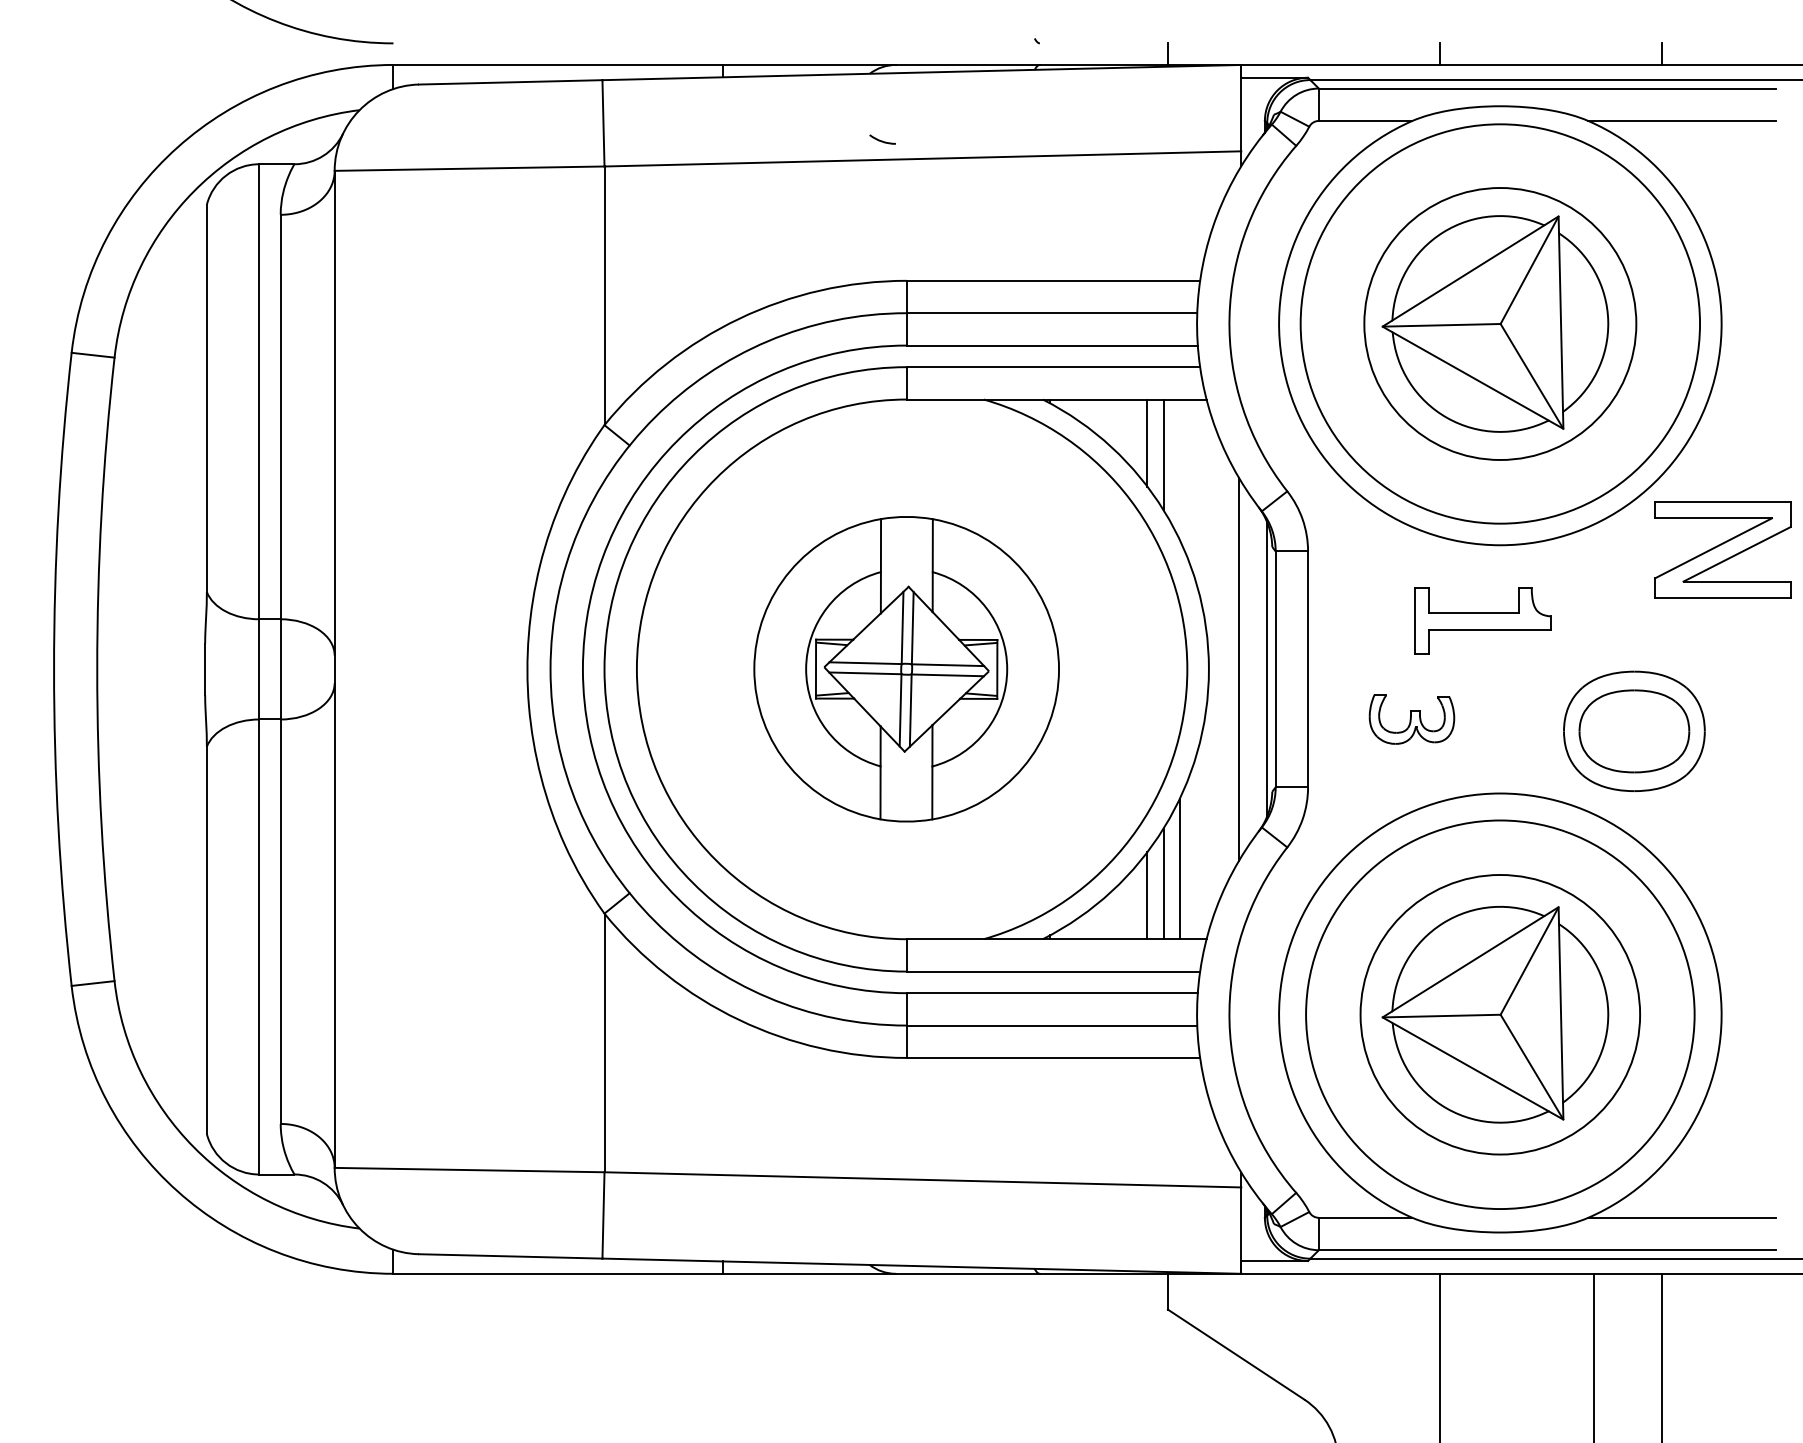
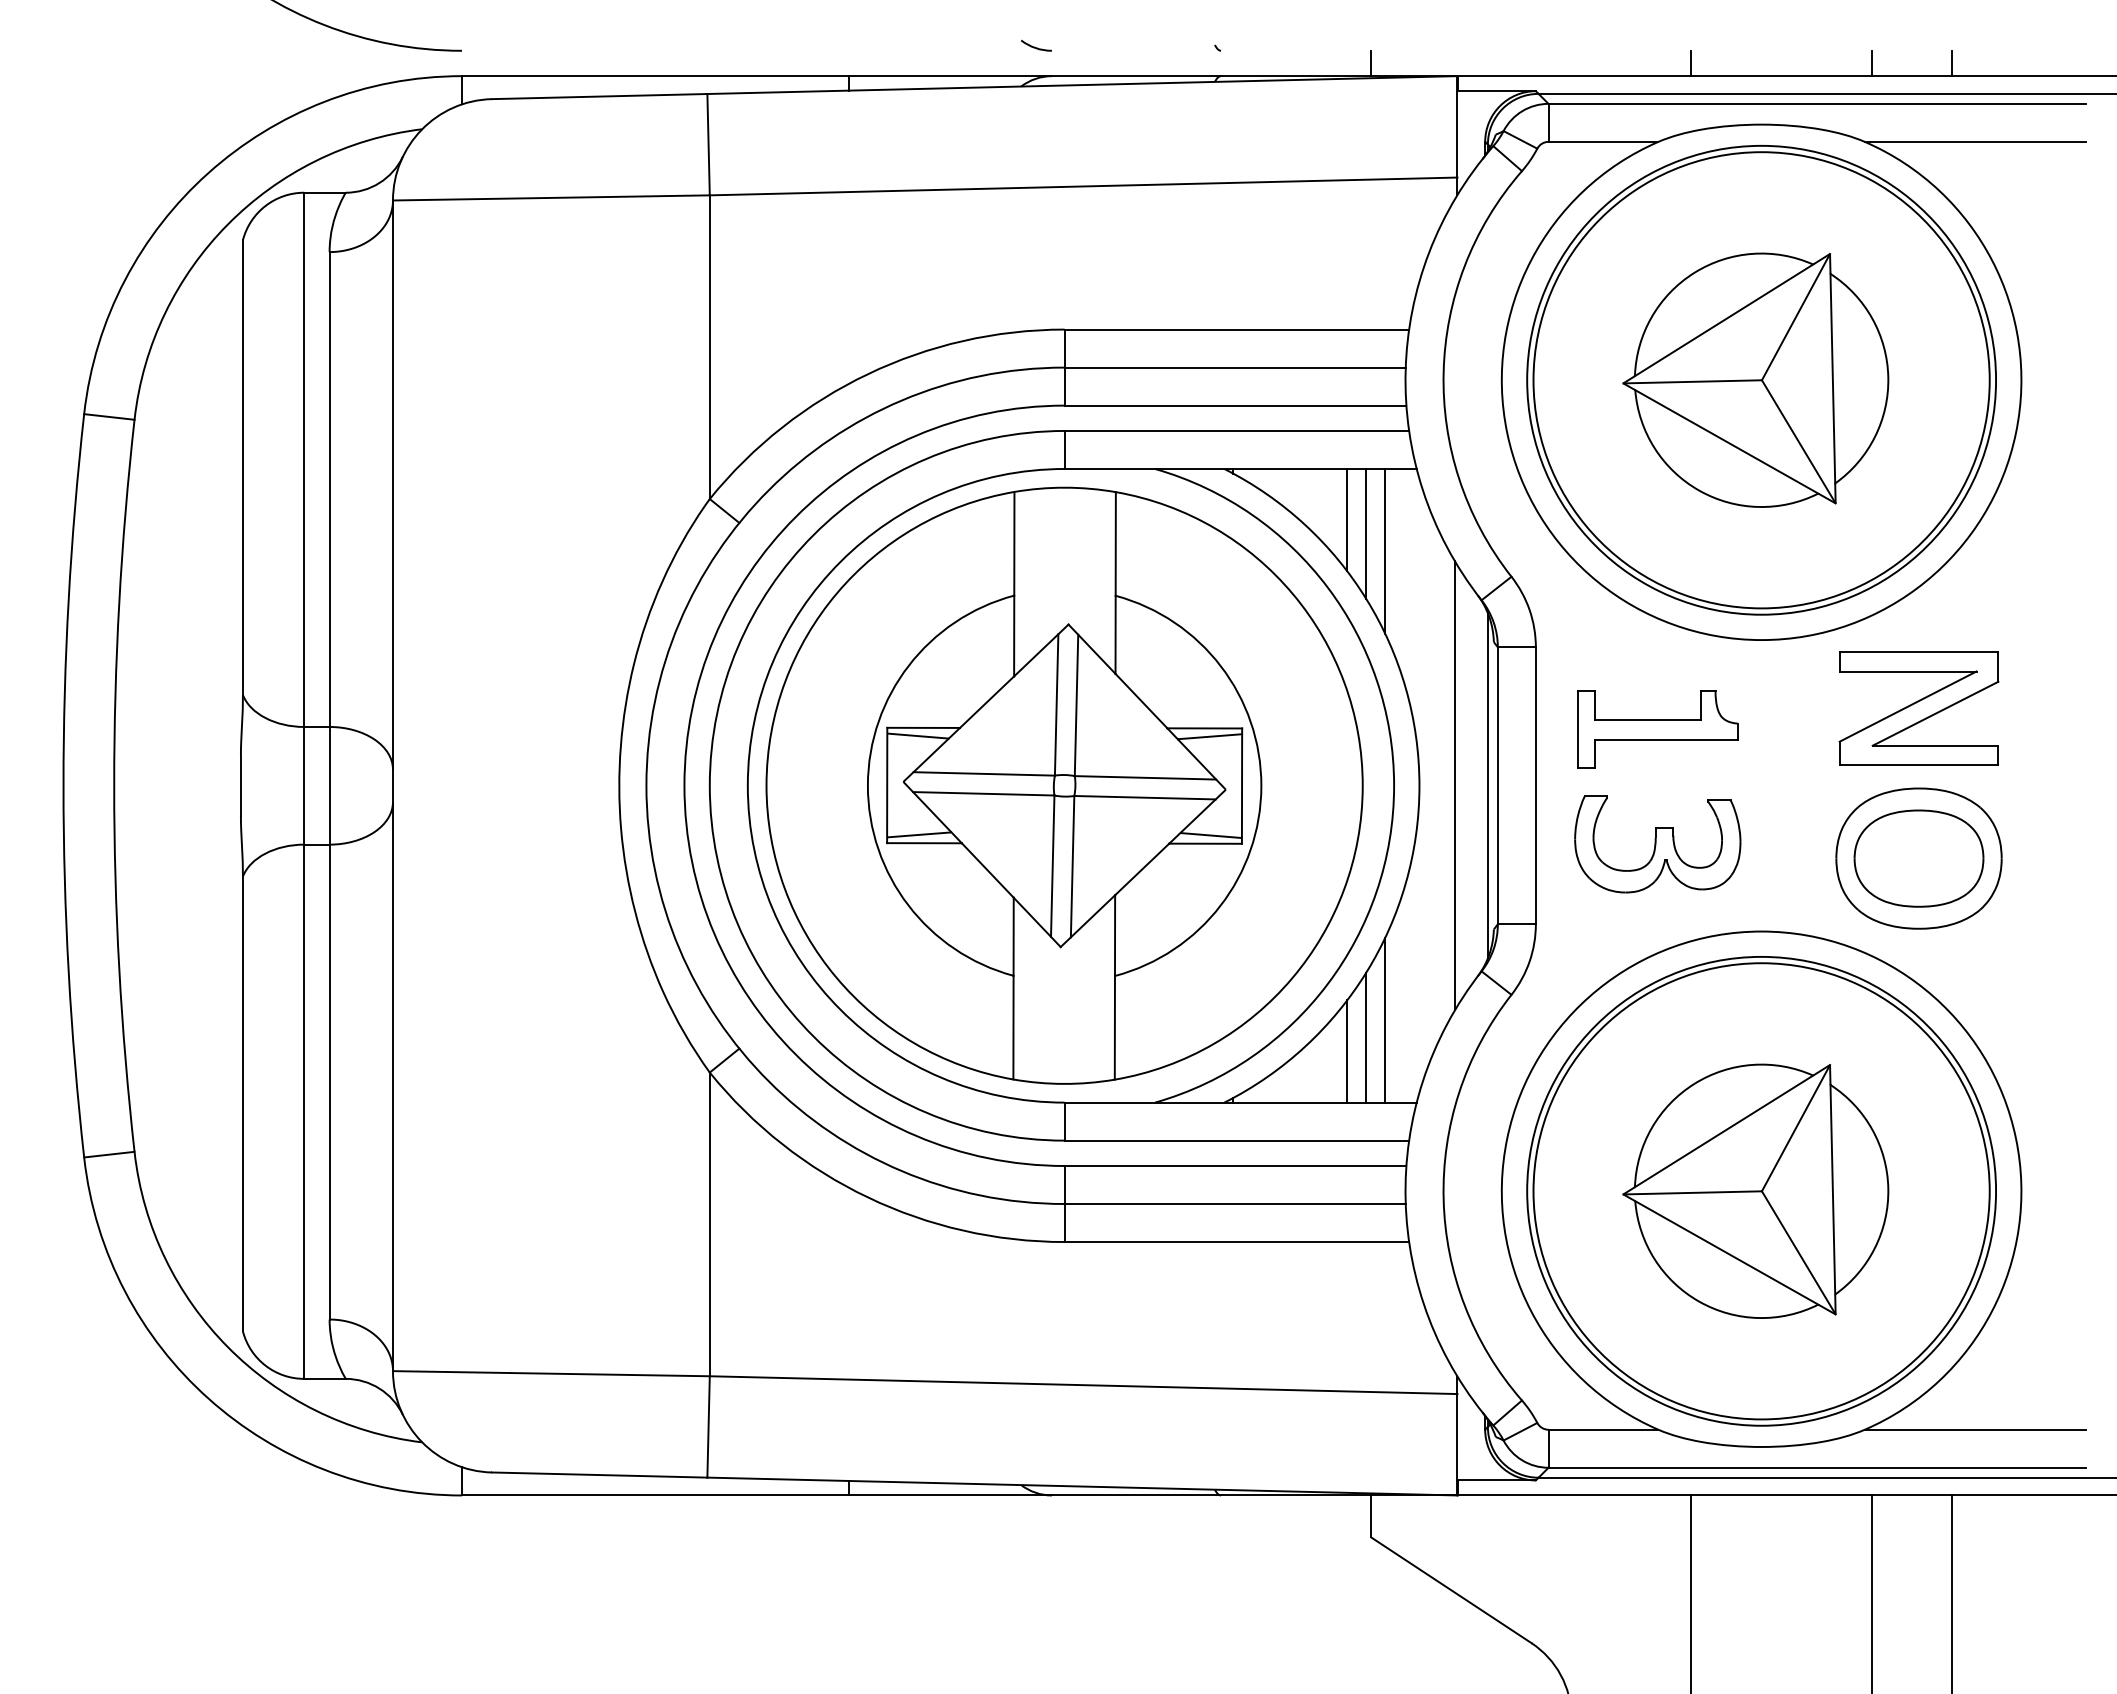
line: (1593, 54) -> (1871, 63), added
arc: (882, 141) -> (1036, 47), moved
circle: (1500, 324) -> (1761, 380), size x1.43
line: (1180, 469) -> (1385, 551), added
part: (1722, 549) -> (1918, 708), moved
part: (1482, 621) -> (1657, 729), moved
part: (906, 669) -> (1064, 785), size x1.67
part: (1411, 719) -> (1657, 844), size x1.67
circle: (1500, 1014) -> (1761, 1190), size x1.43

